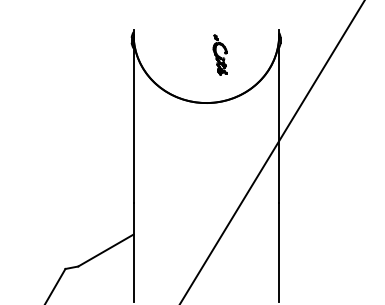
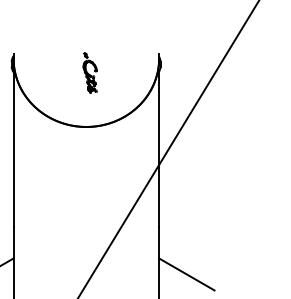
part: (219, 54) -> (89, 72), moved
line: (306, 250) -> (186, 274), added

